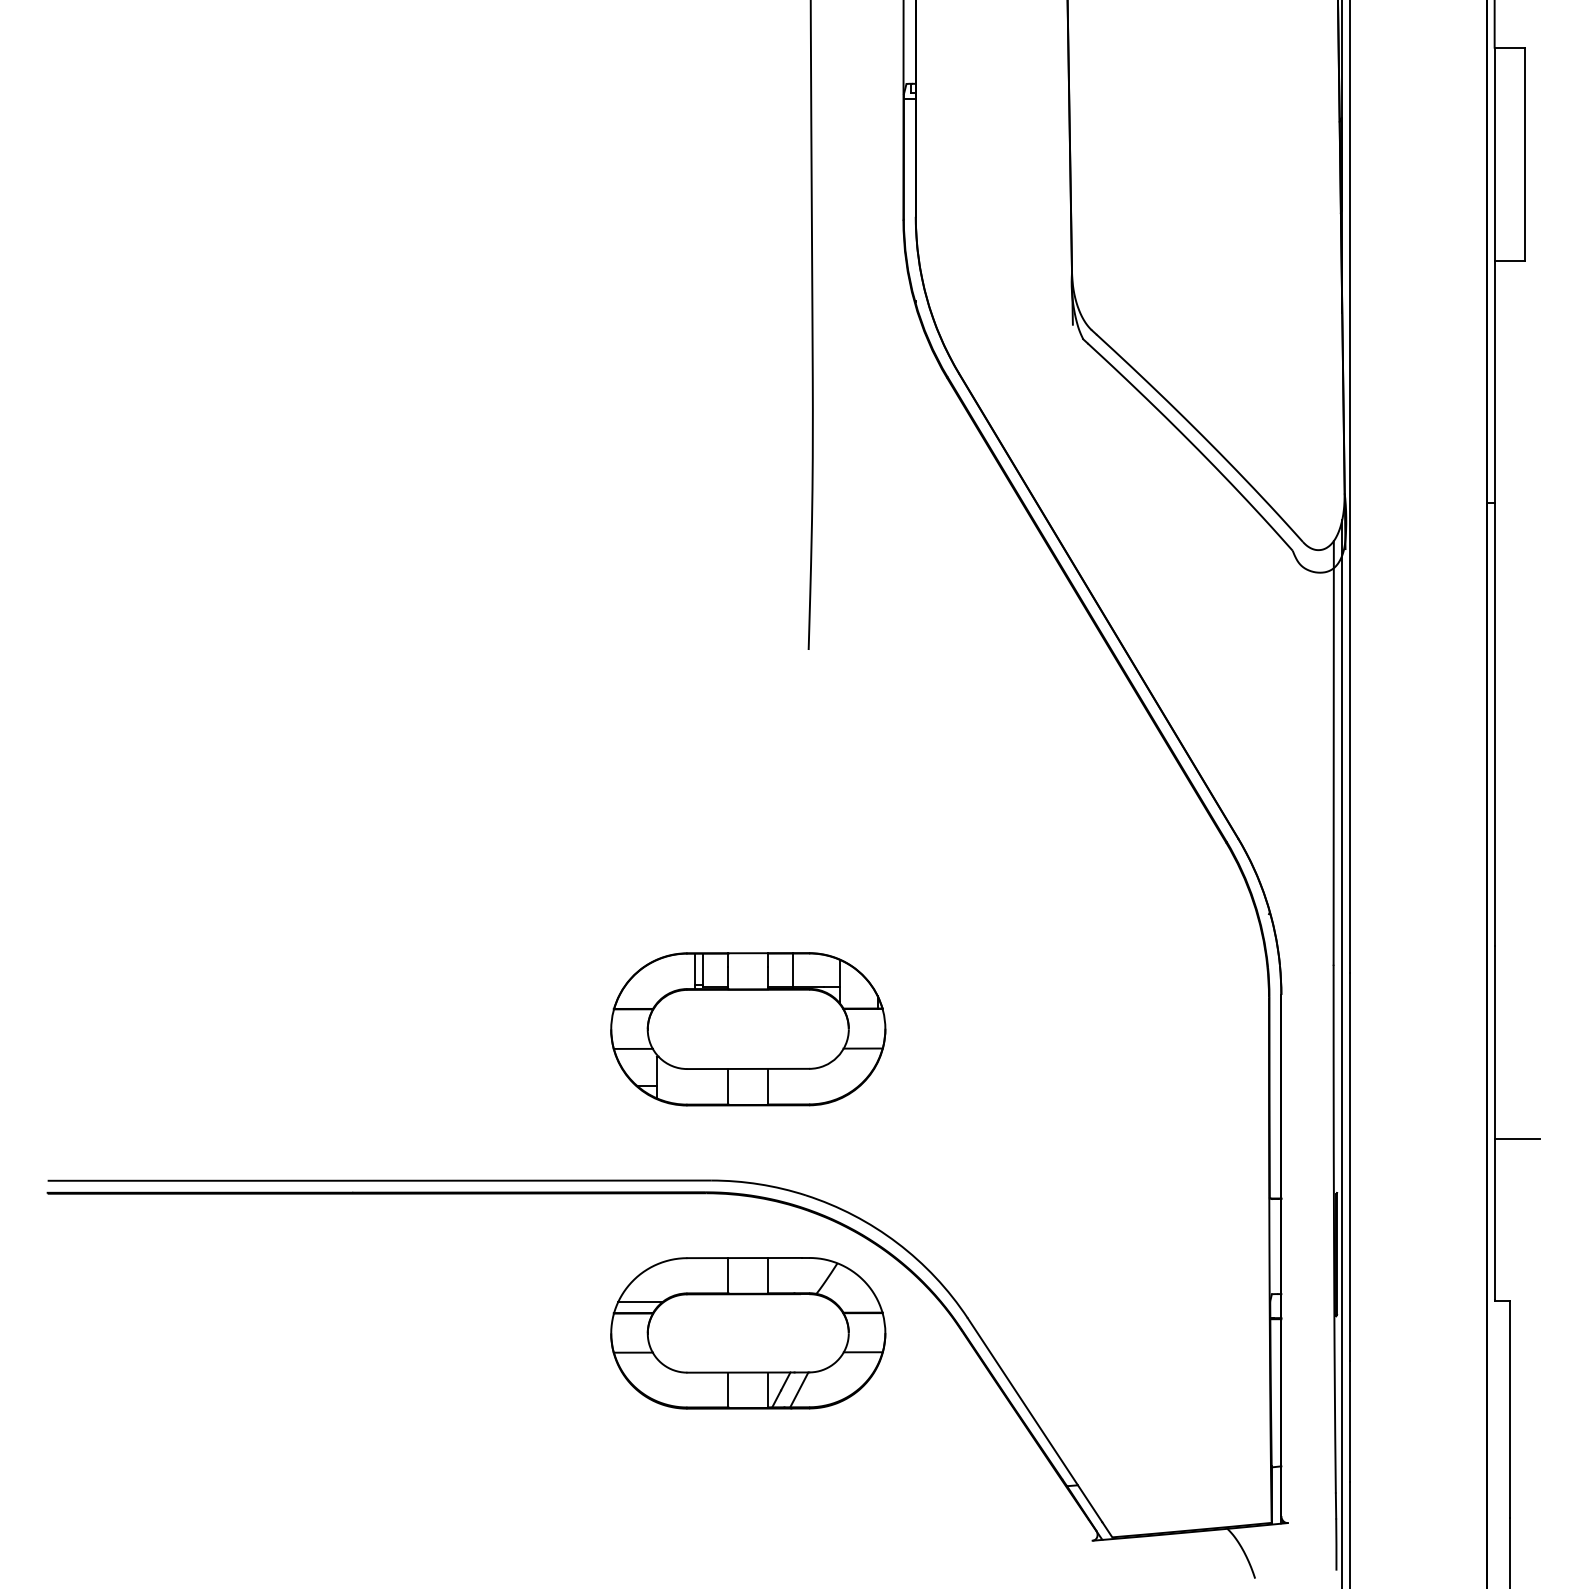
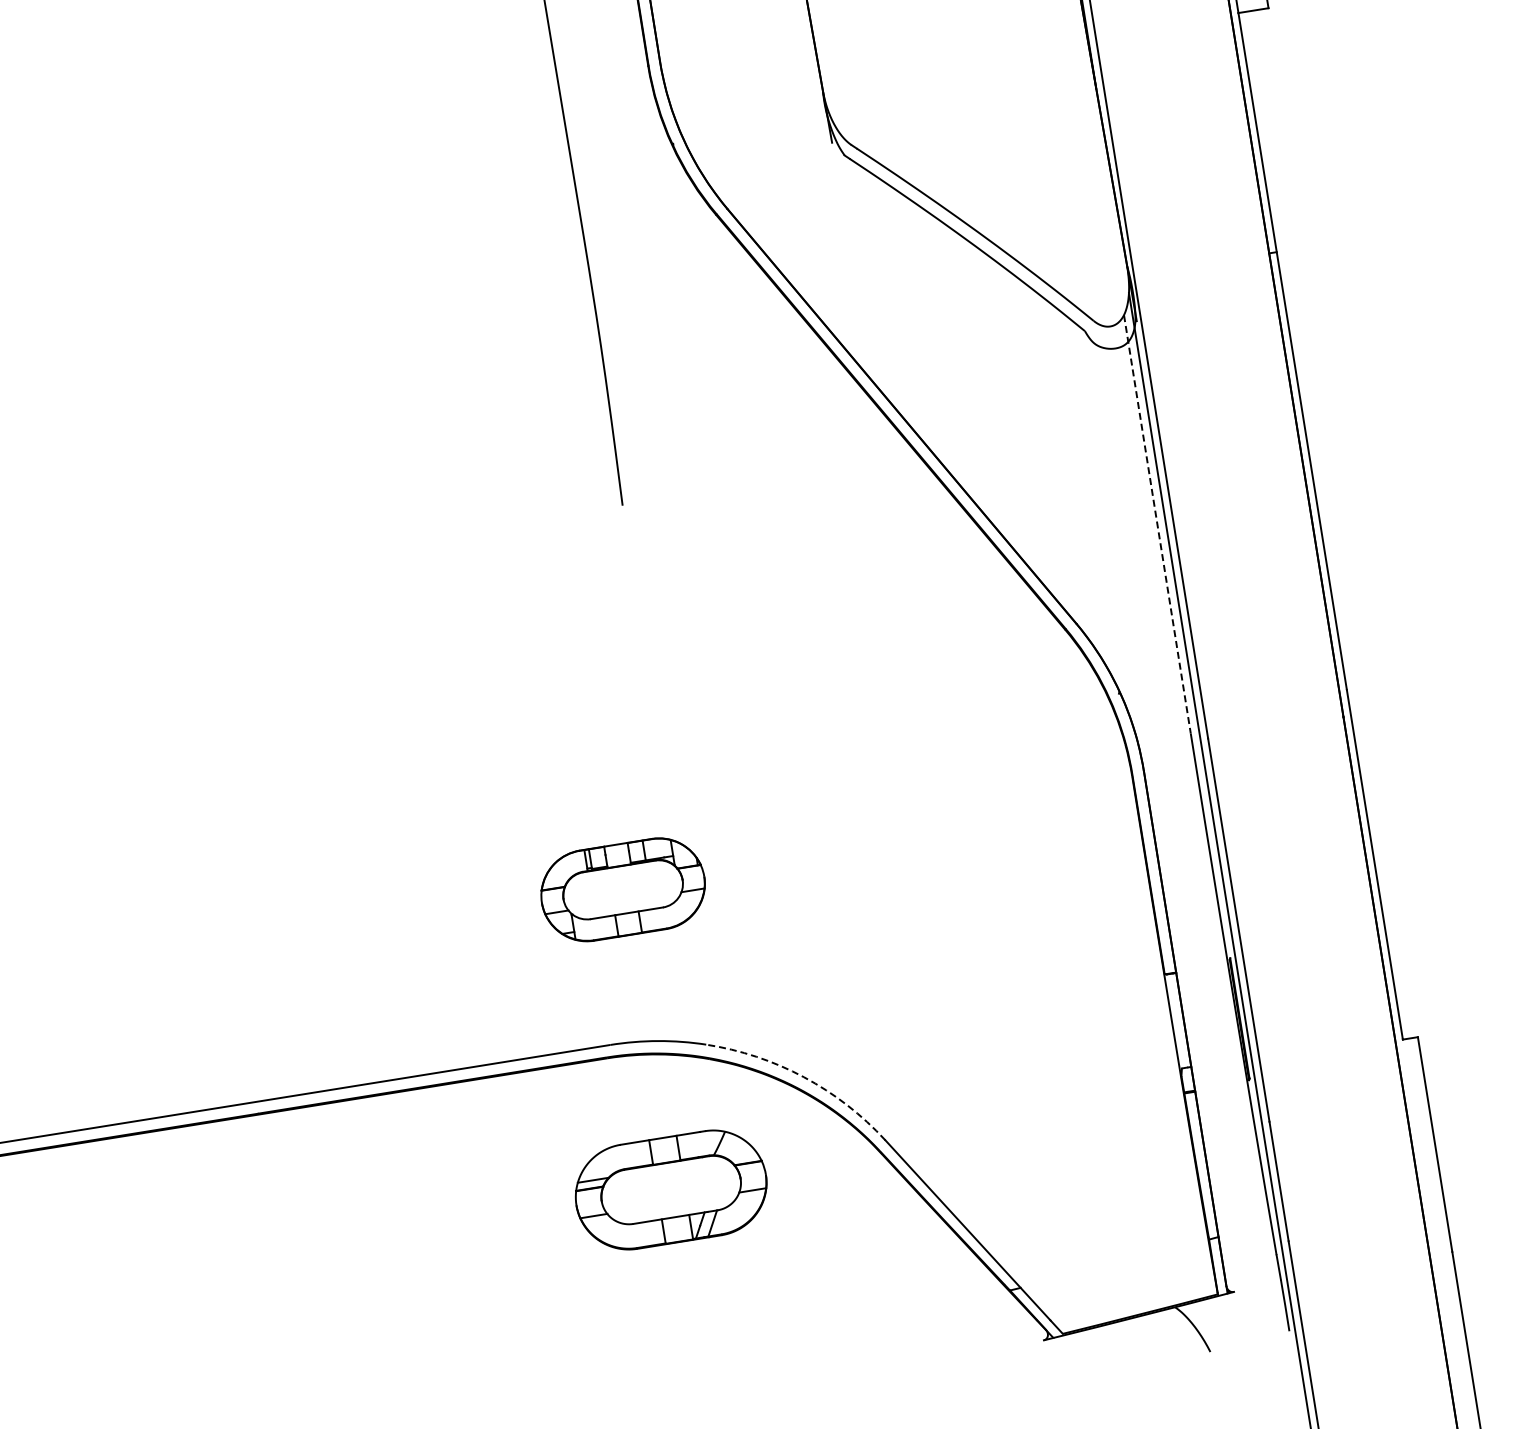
line: (1333, 752) -> (1157, 523), solid -> dashed
part: (748, 1029) -> (623, 889), size x0.6
line: (1517, 1139) -> (1399, 876), removed
arc: (897, 1243) -> (804, 1077), solid -> dashed
part: (748, 1333) -> (671, 1190), size x0.7

